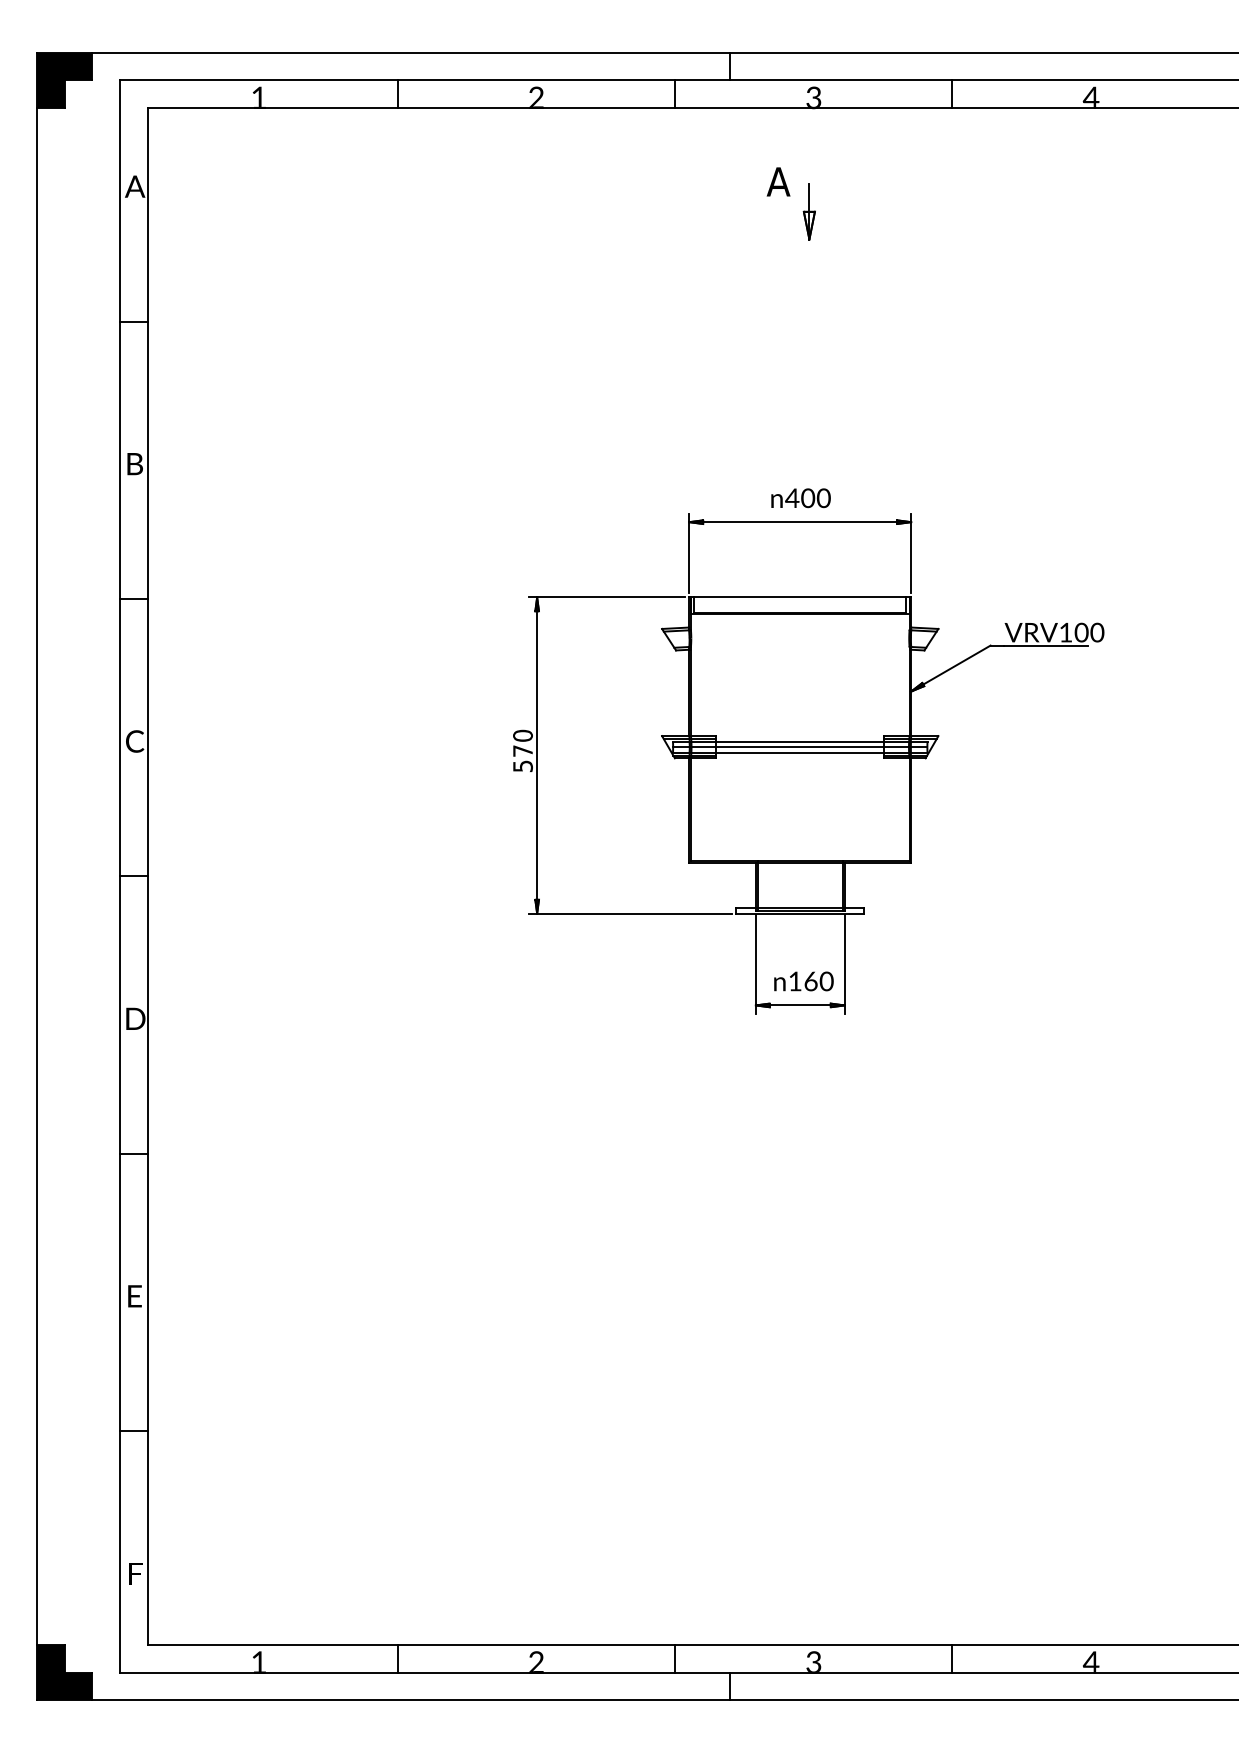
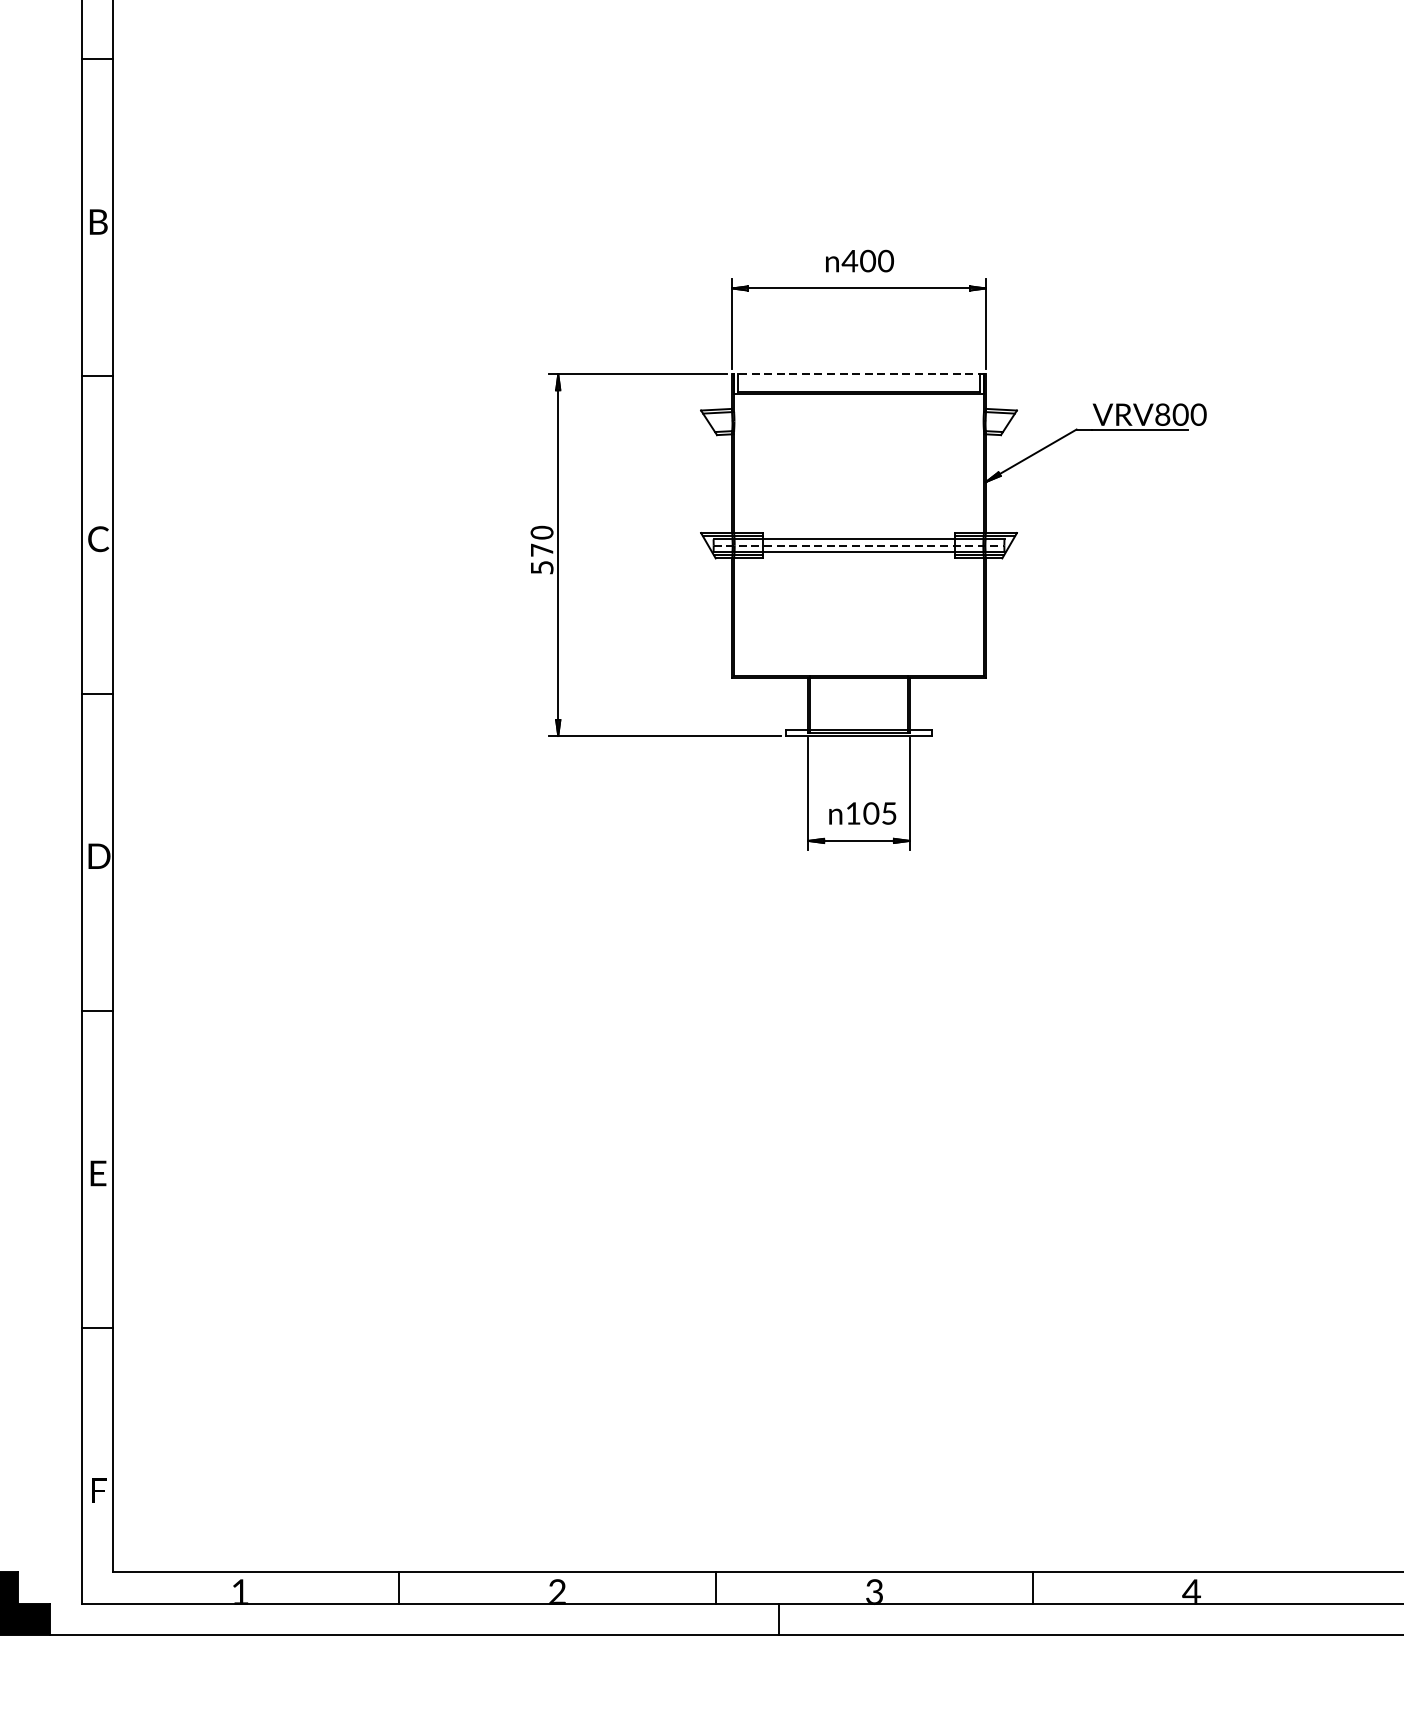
line: (800, 597) -> (859, 374), solid -> dashed
text: (1065, 632) -> (1162, 414), VRV100 -> VRV800
line: (800, 747) -> (859, 546), solid -> dashed
text: (818, 981) -> (879, 813), 160 -> 105

